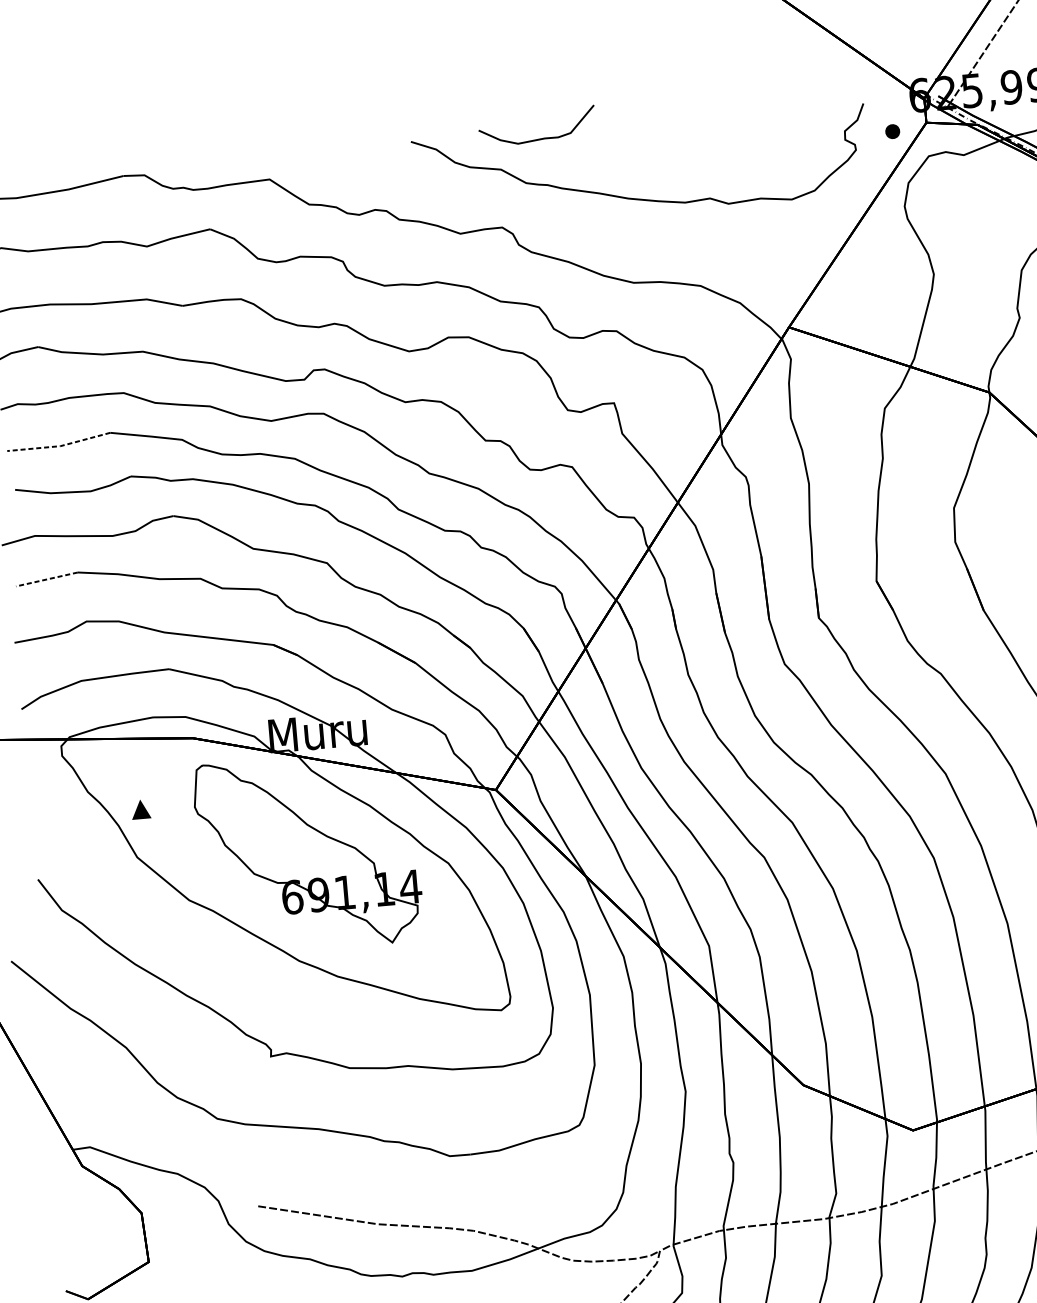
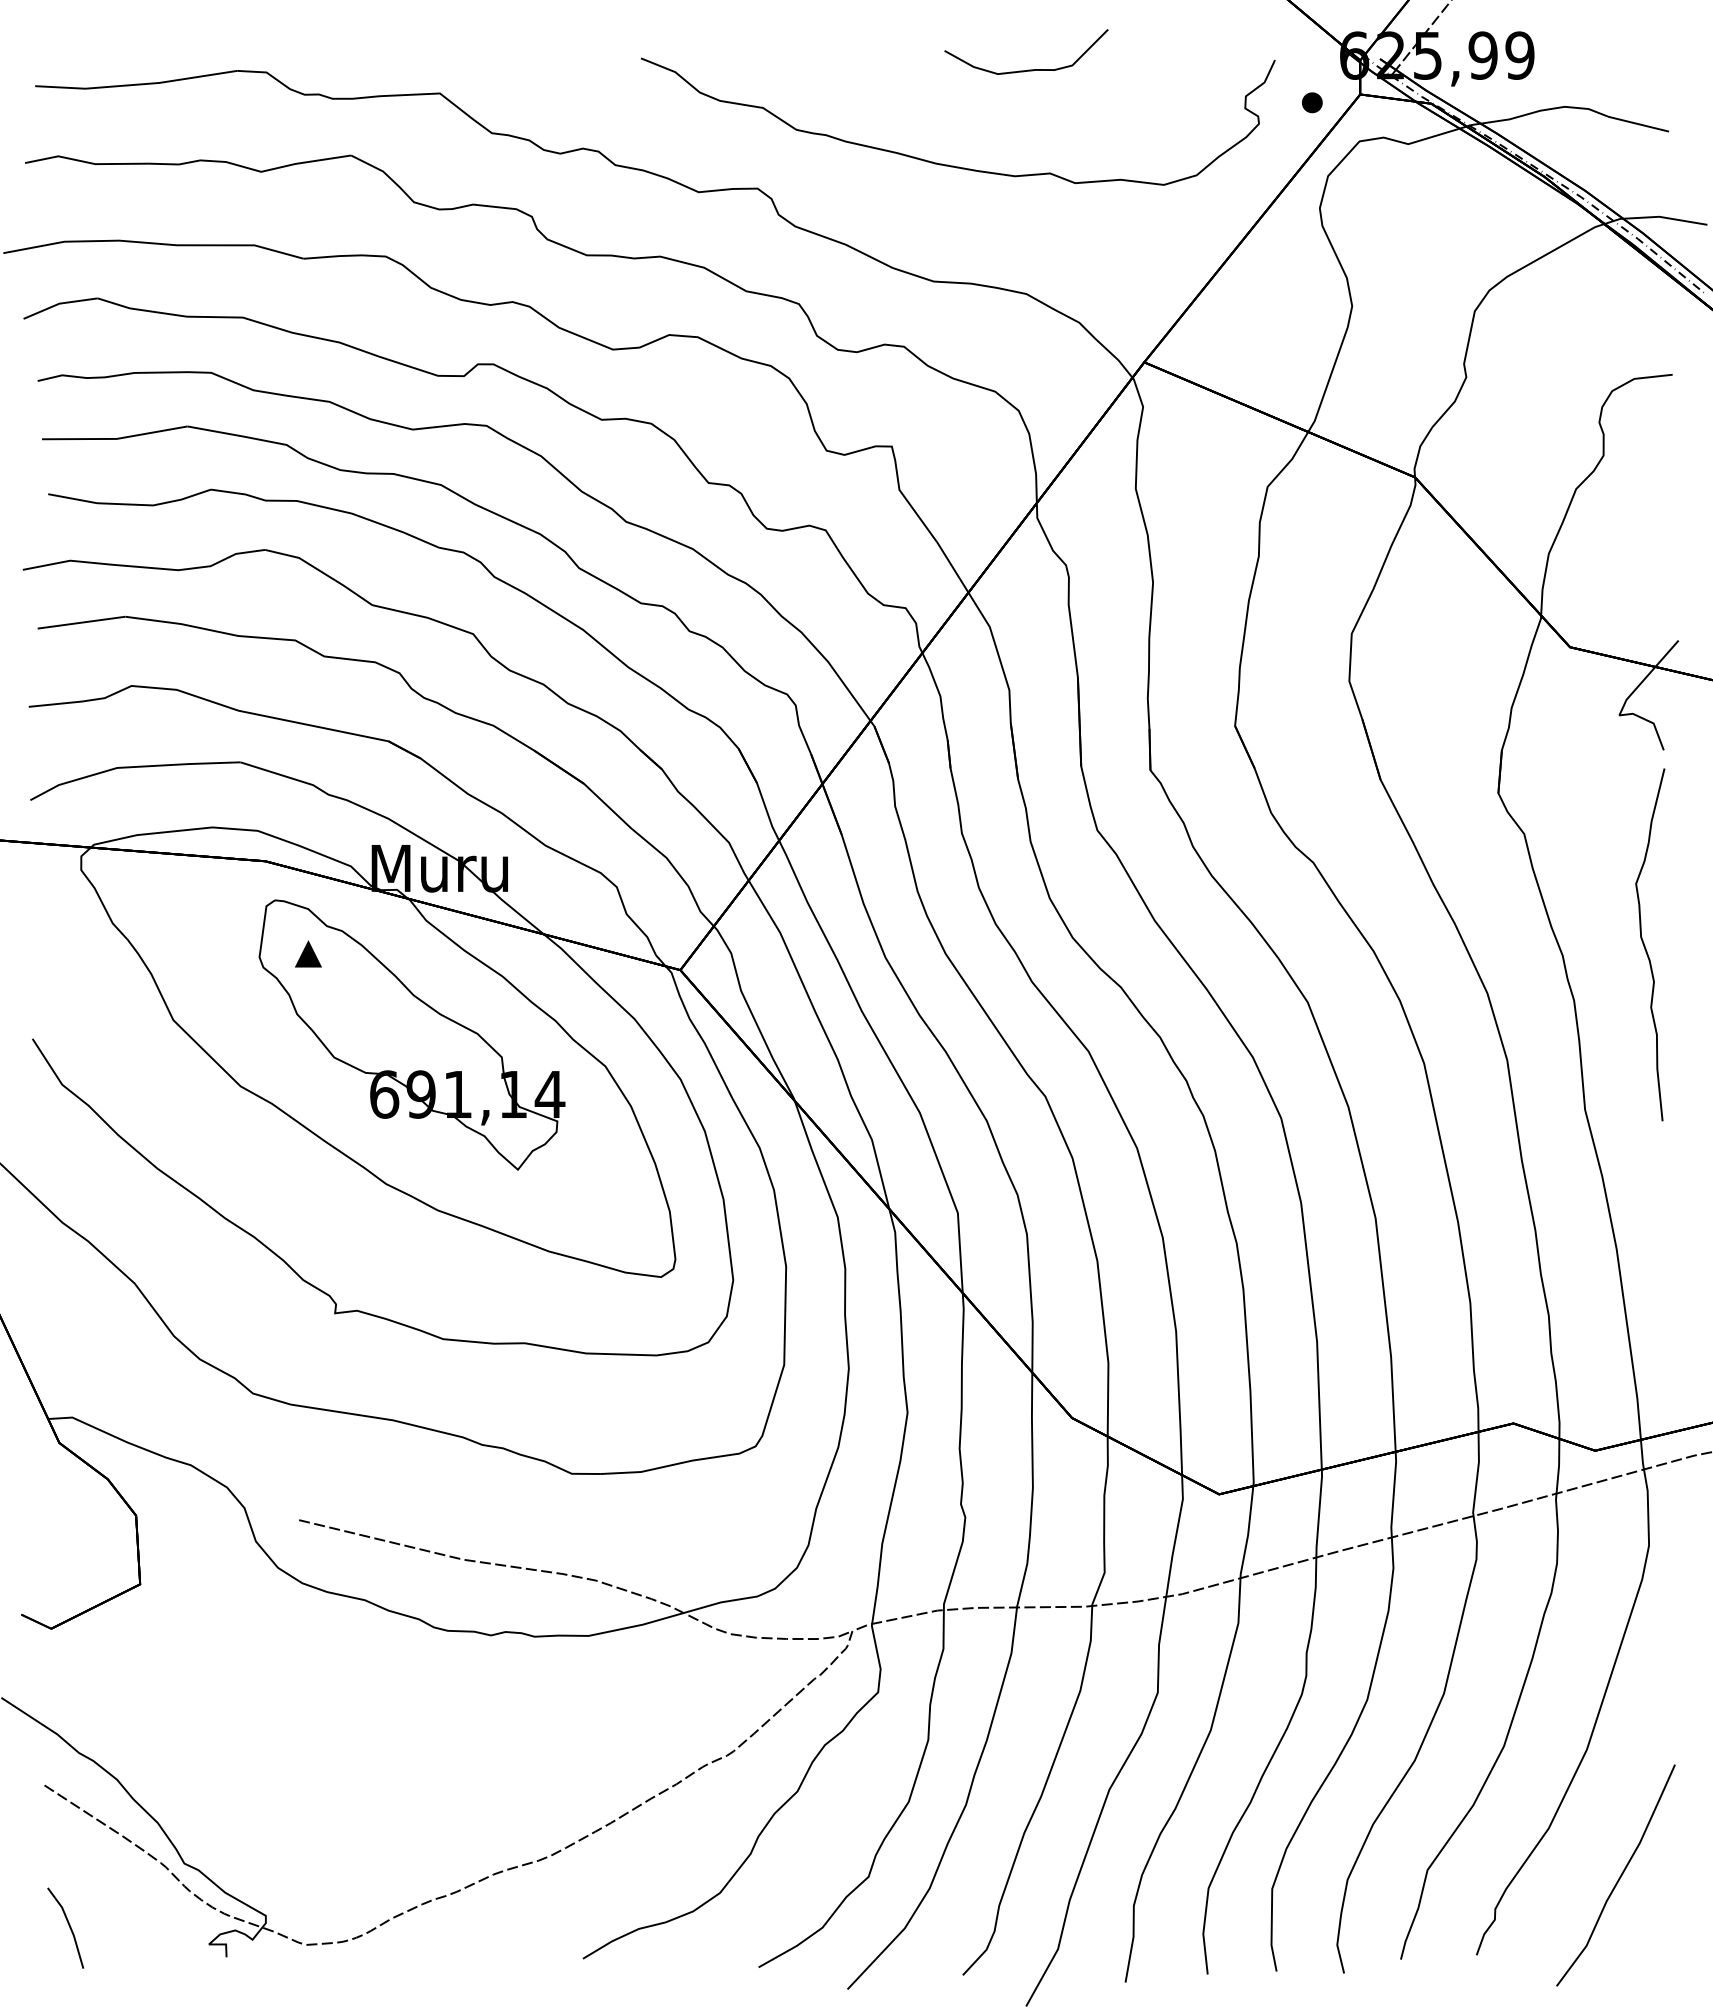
curve: (538, 138) -> (1027, 69), moved
line: (59, 445) -> (115, 438), dashed -> solid
line: (46, 579) -> (81, 622), dashed -> solid
part: (141, 809) -> (308, 953), moved

